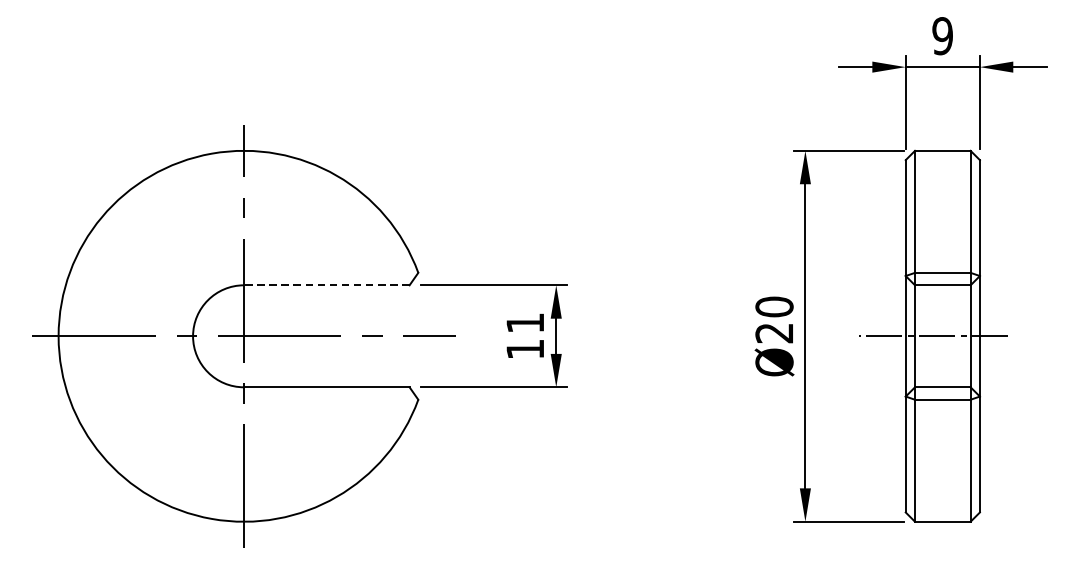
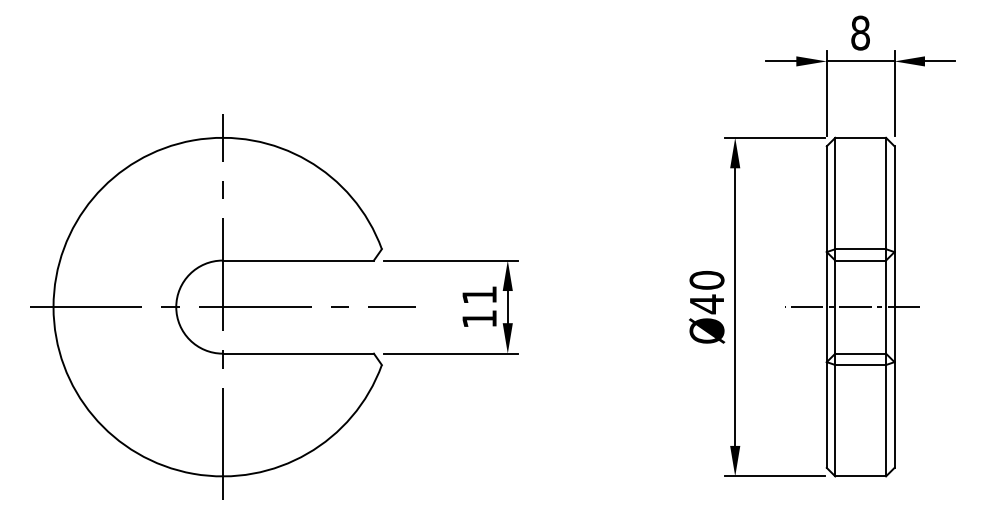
text: (942, 35) -> (860, 32), 9 -> 8
line: (326, 285) -> (298, 260), dashed -> solid
text: (773, 333) -> (706, 304), Ø20 -> Ø40

